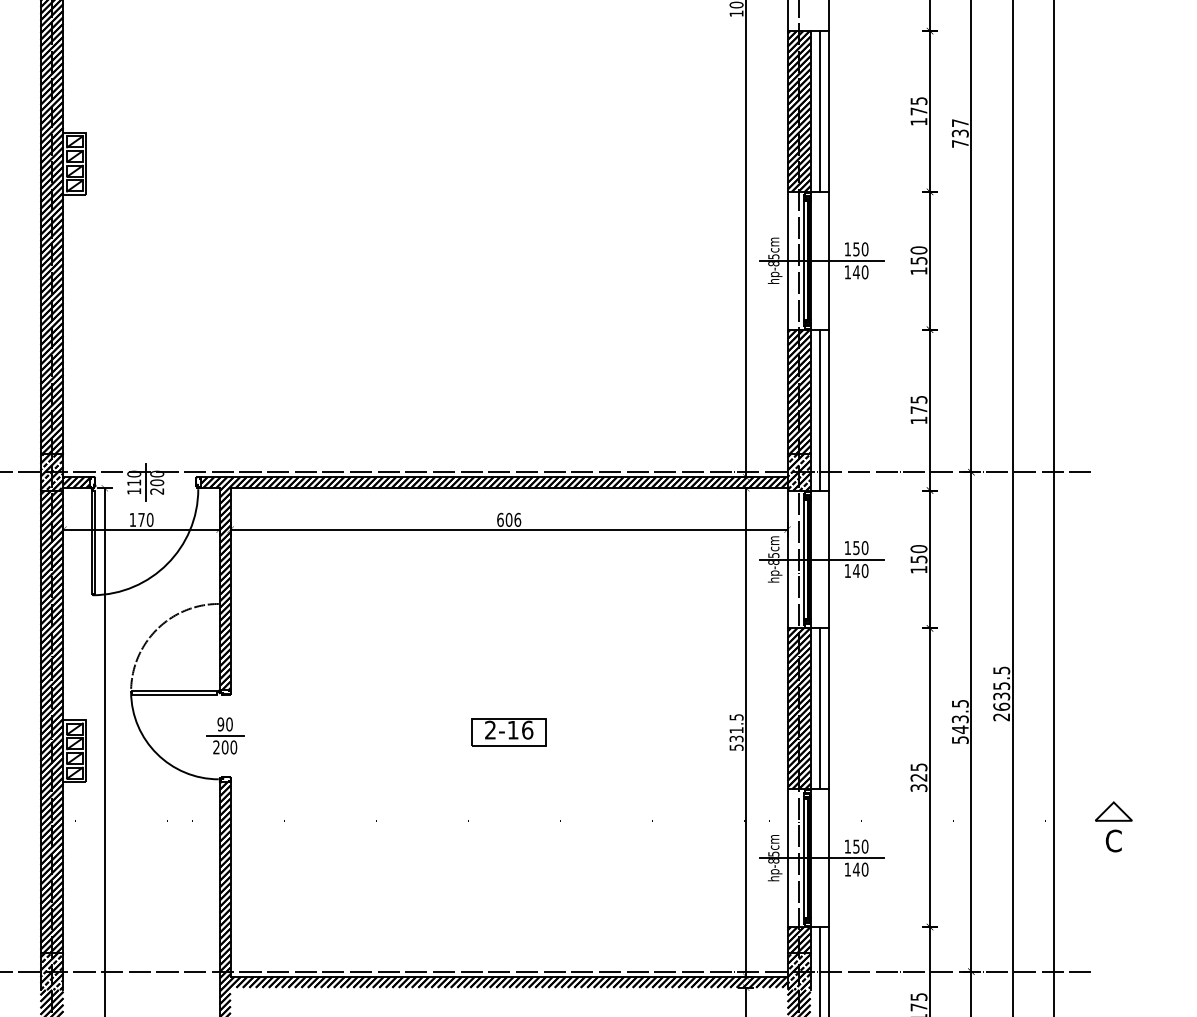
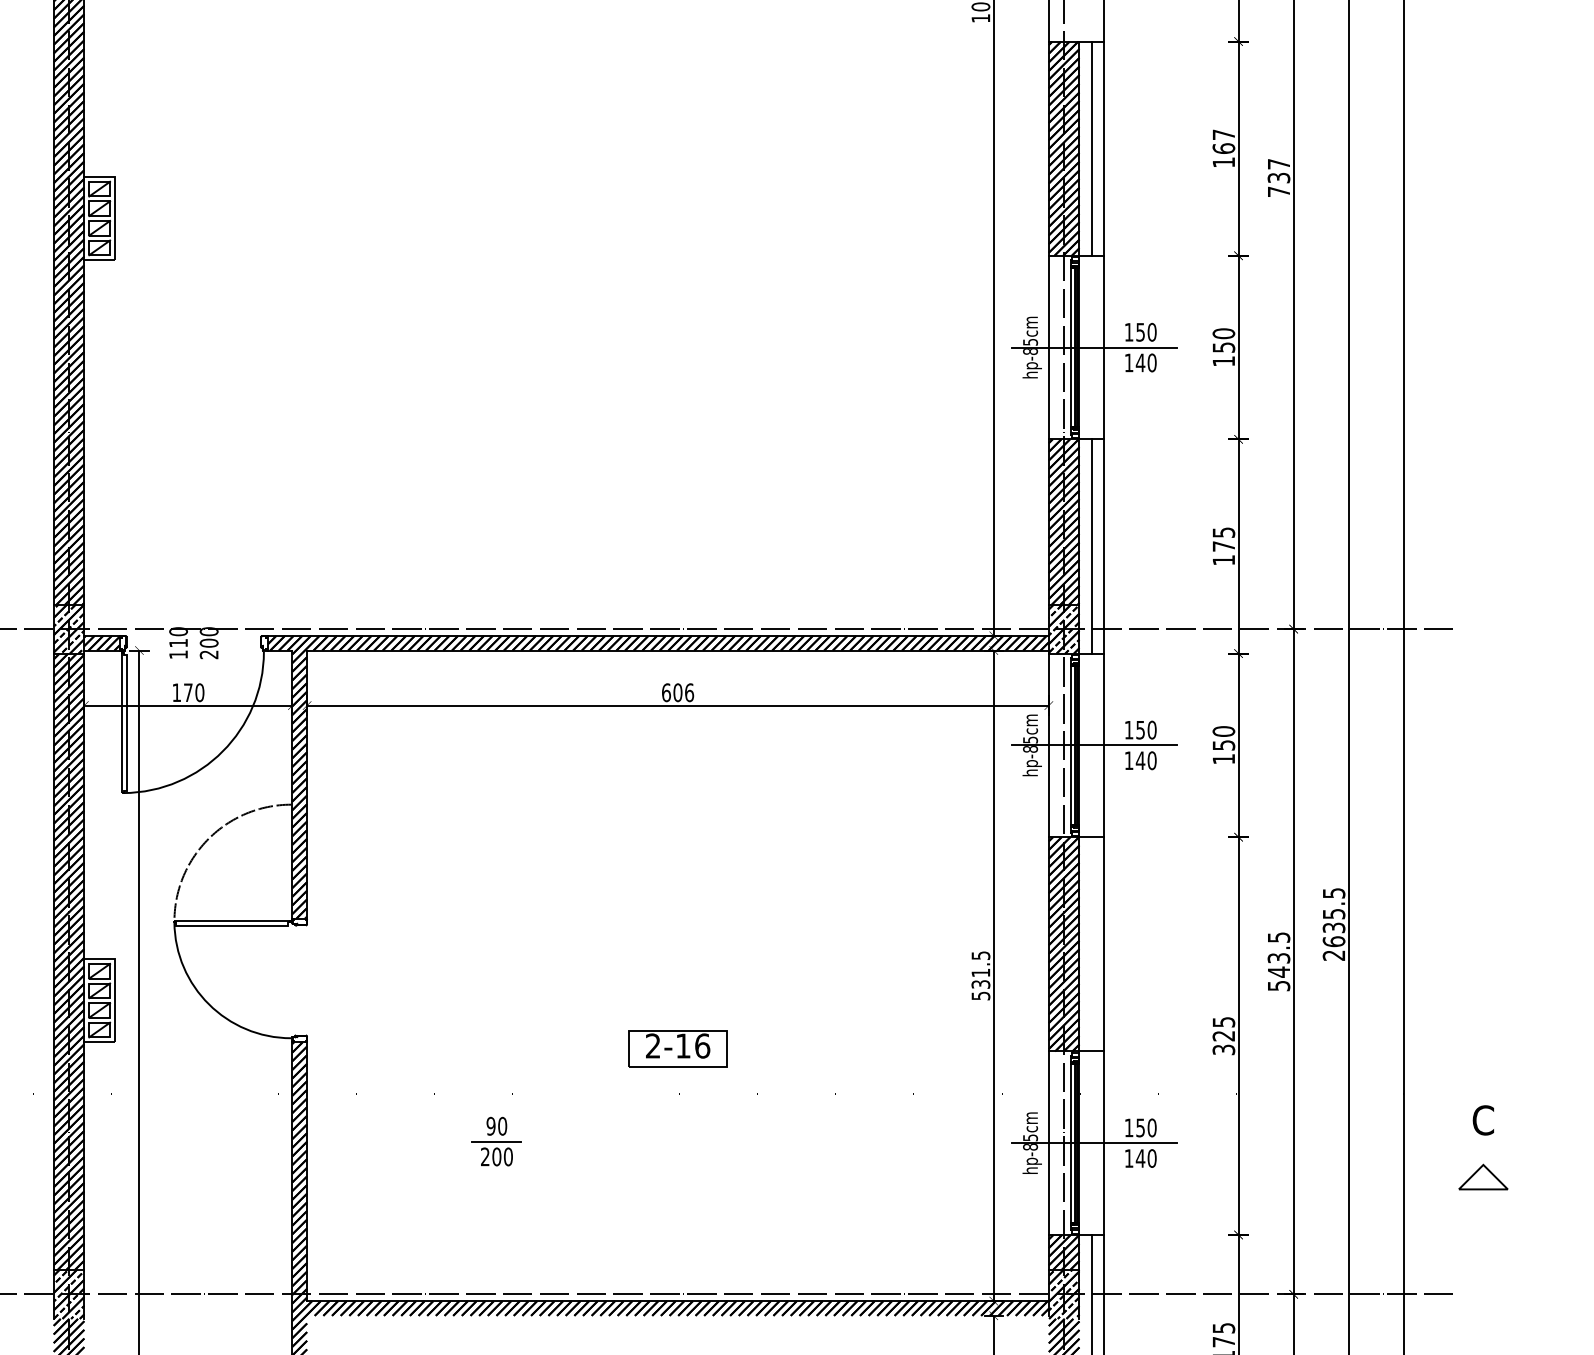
text: (918, 106) -> (1223, 142), 175 -> 167
line: (145, 482) -> (193, 642), removed
line: (819, 708) -> (1091, 943), removed
part: (508, 732) -> (677, 1049), moved
part: (225, 735) -> (497, 1141), moved
part: (1113, 811) -> (1482, 1177), moved

